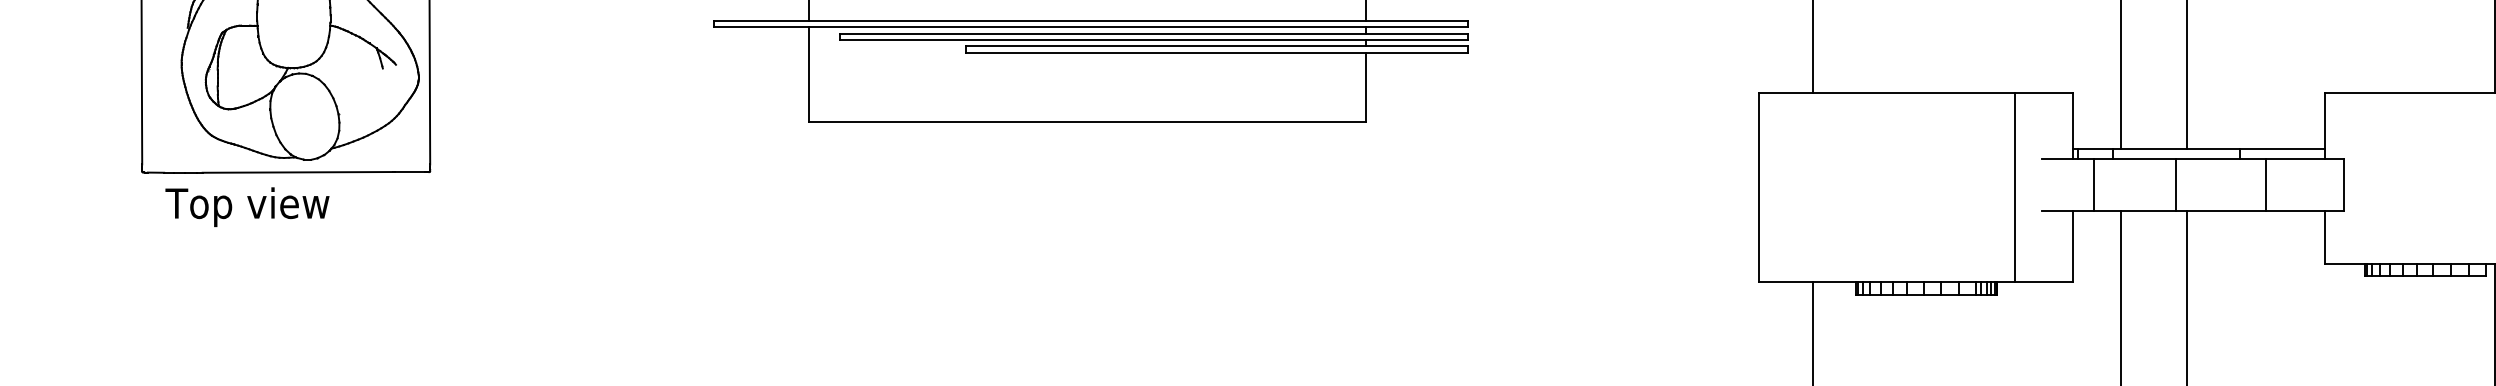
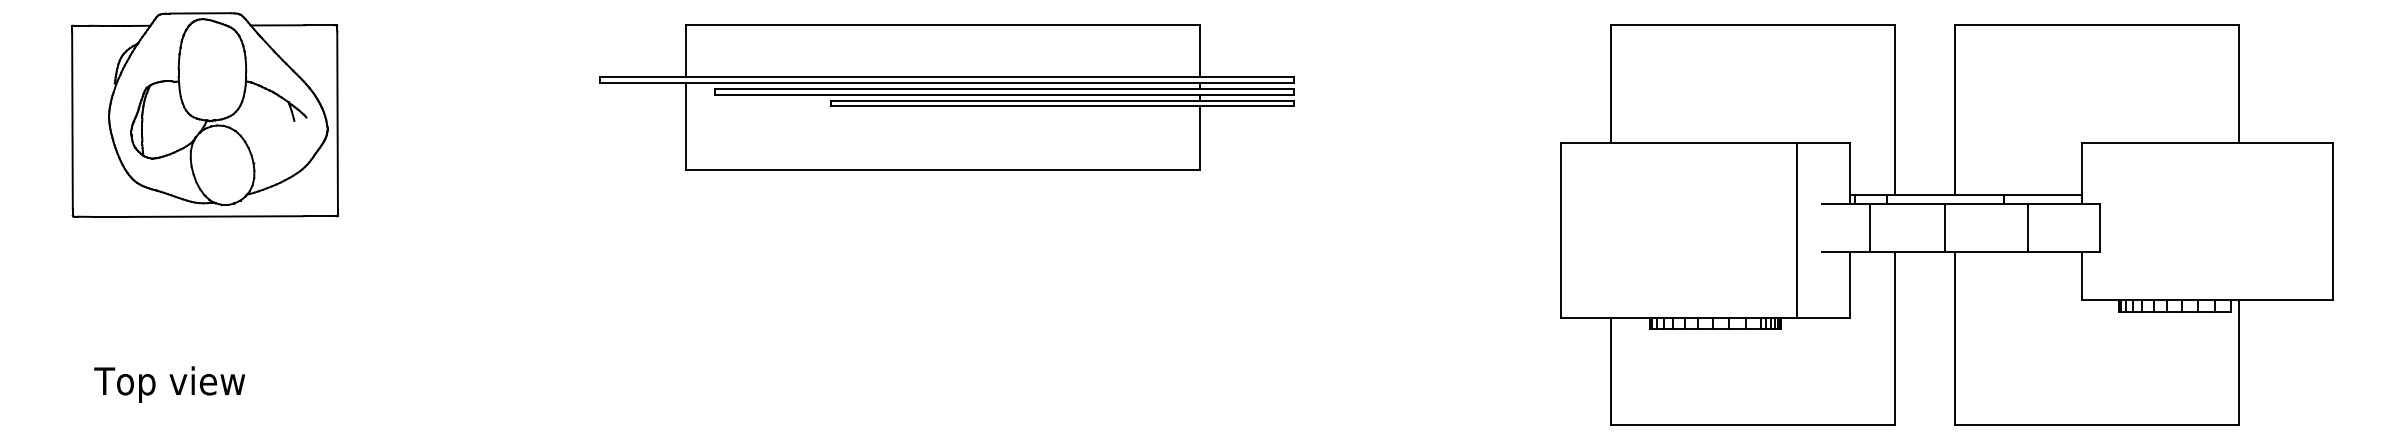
text: (247, 207) -> (169, 384), moved

